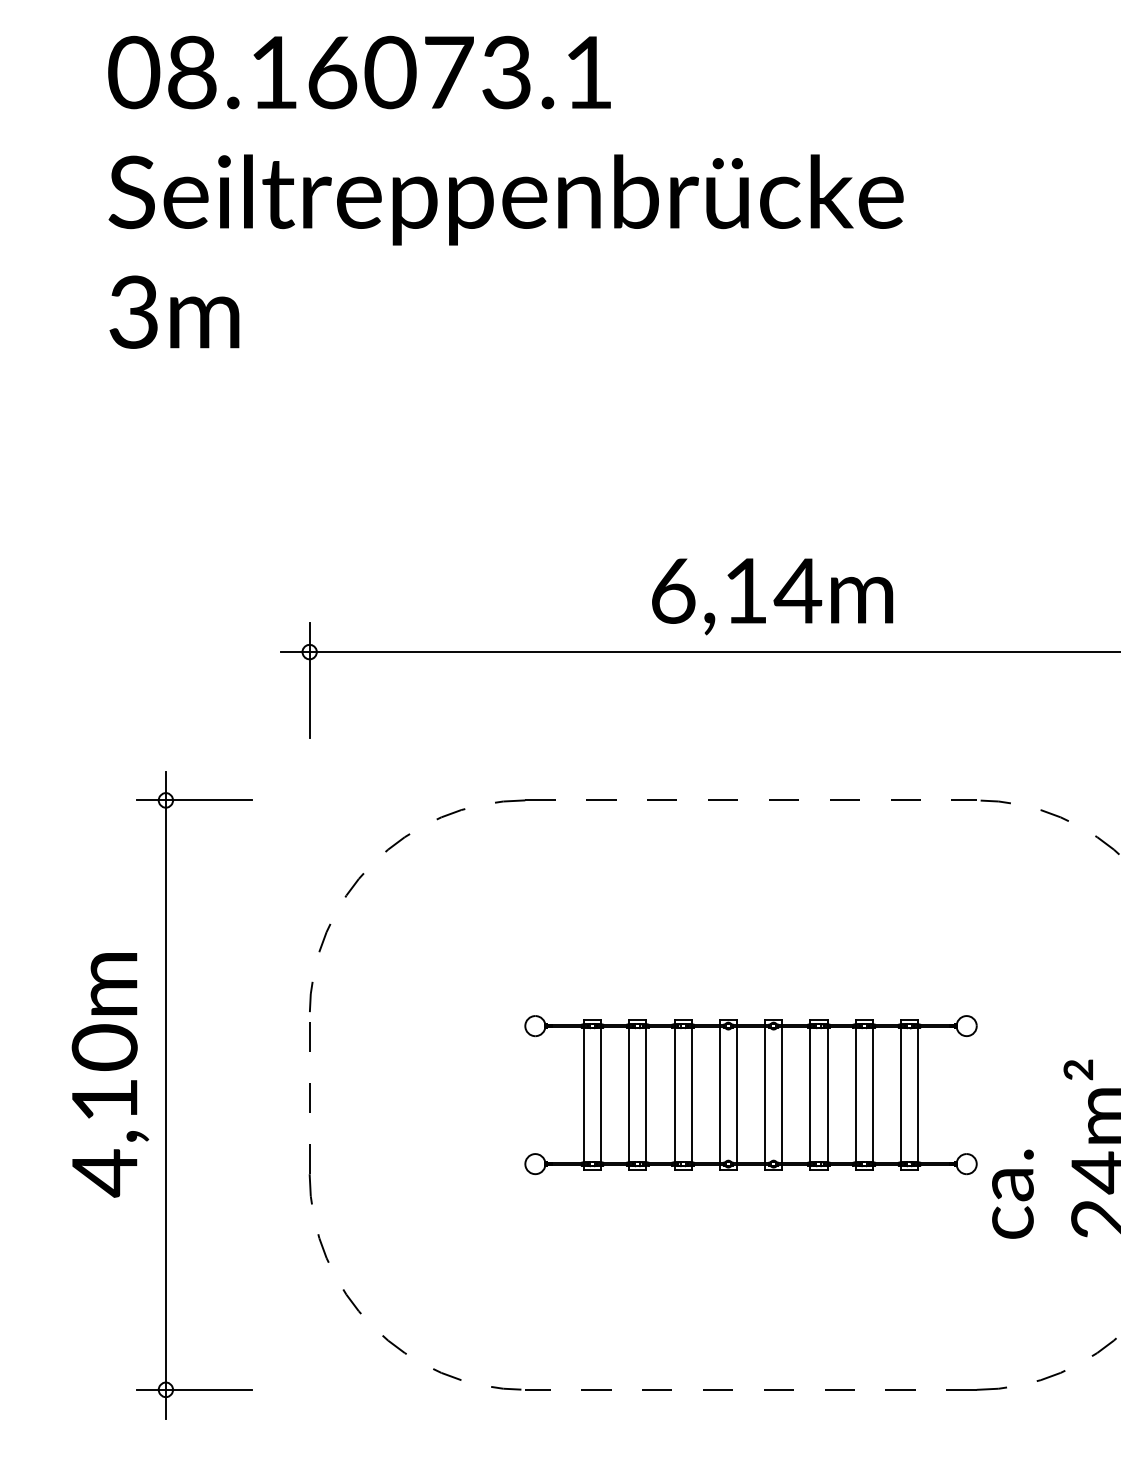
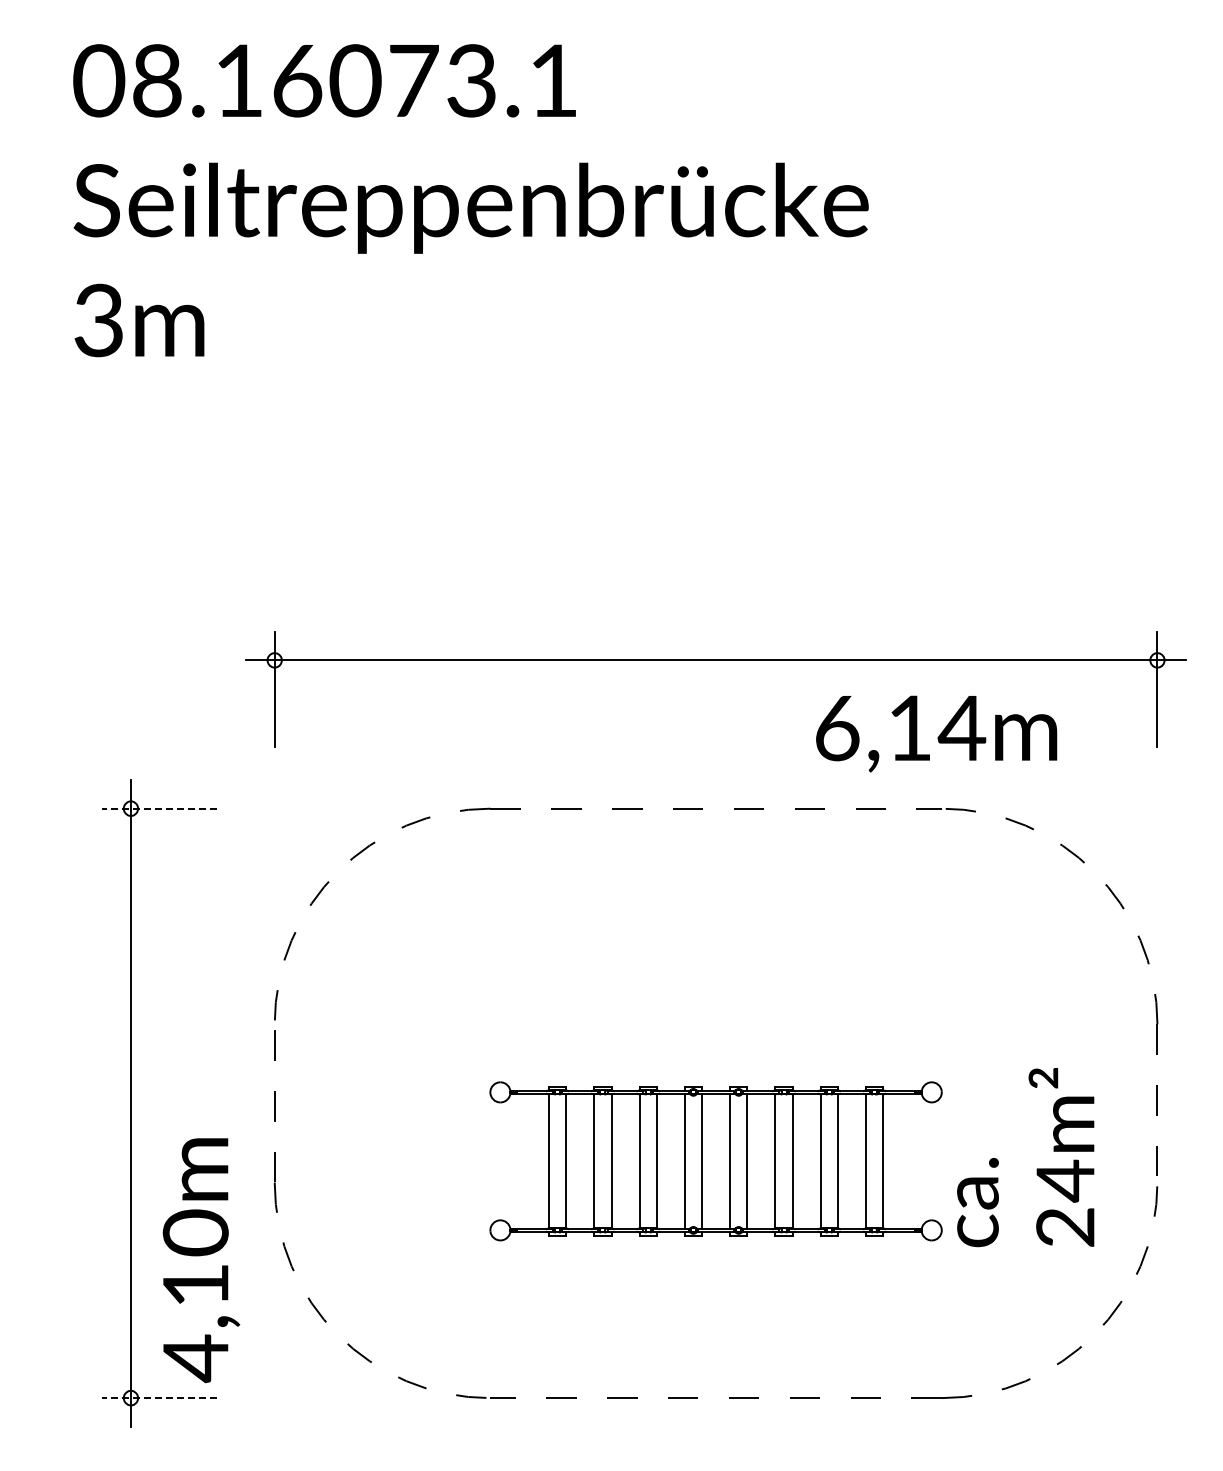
text: (772, 596) -> (936, 733), moved
line: (194, 800) -> (159, 808), solid -> dashed
text: (110, 1075) -> (201, 1260), moved
part: (750, 1095) -> (715, 1161), moved
line: (194, 1390) -> (159, 1398), solid -> dashed

